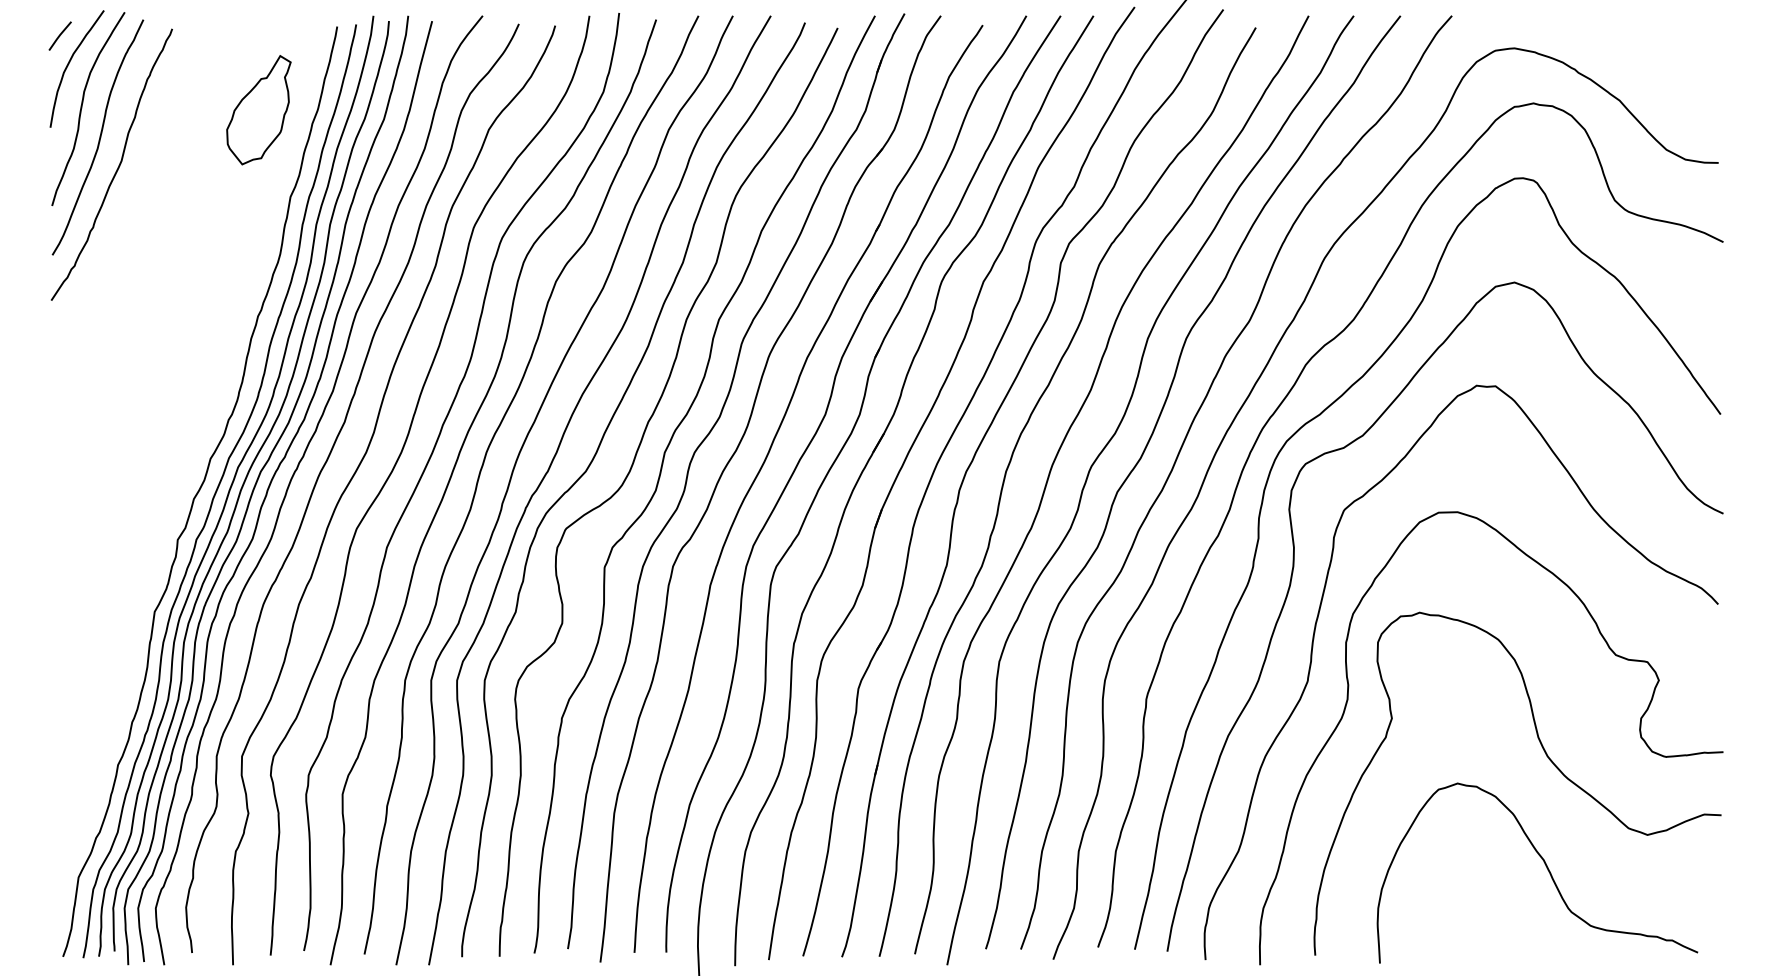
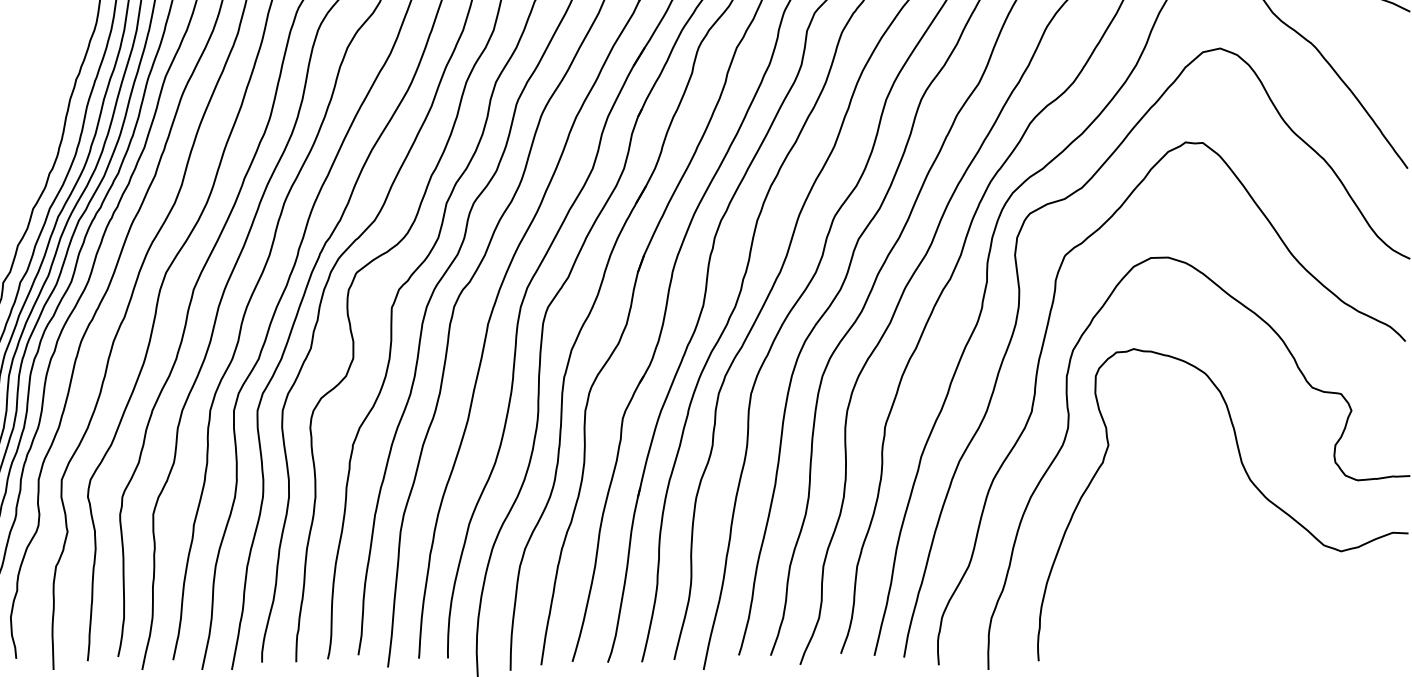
curve: (1546, 868) -> (1249, 581), removed

